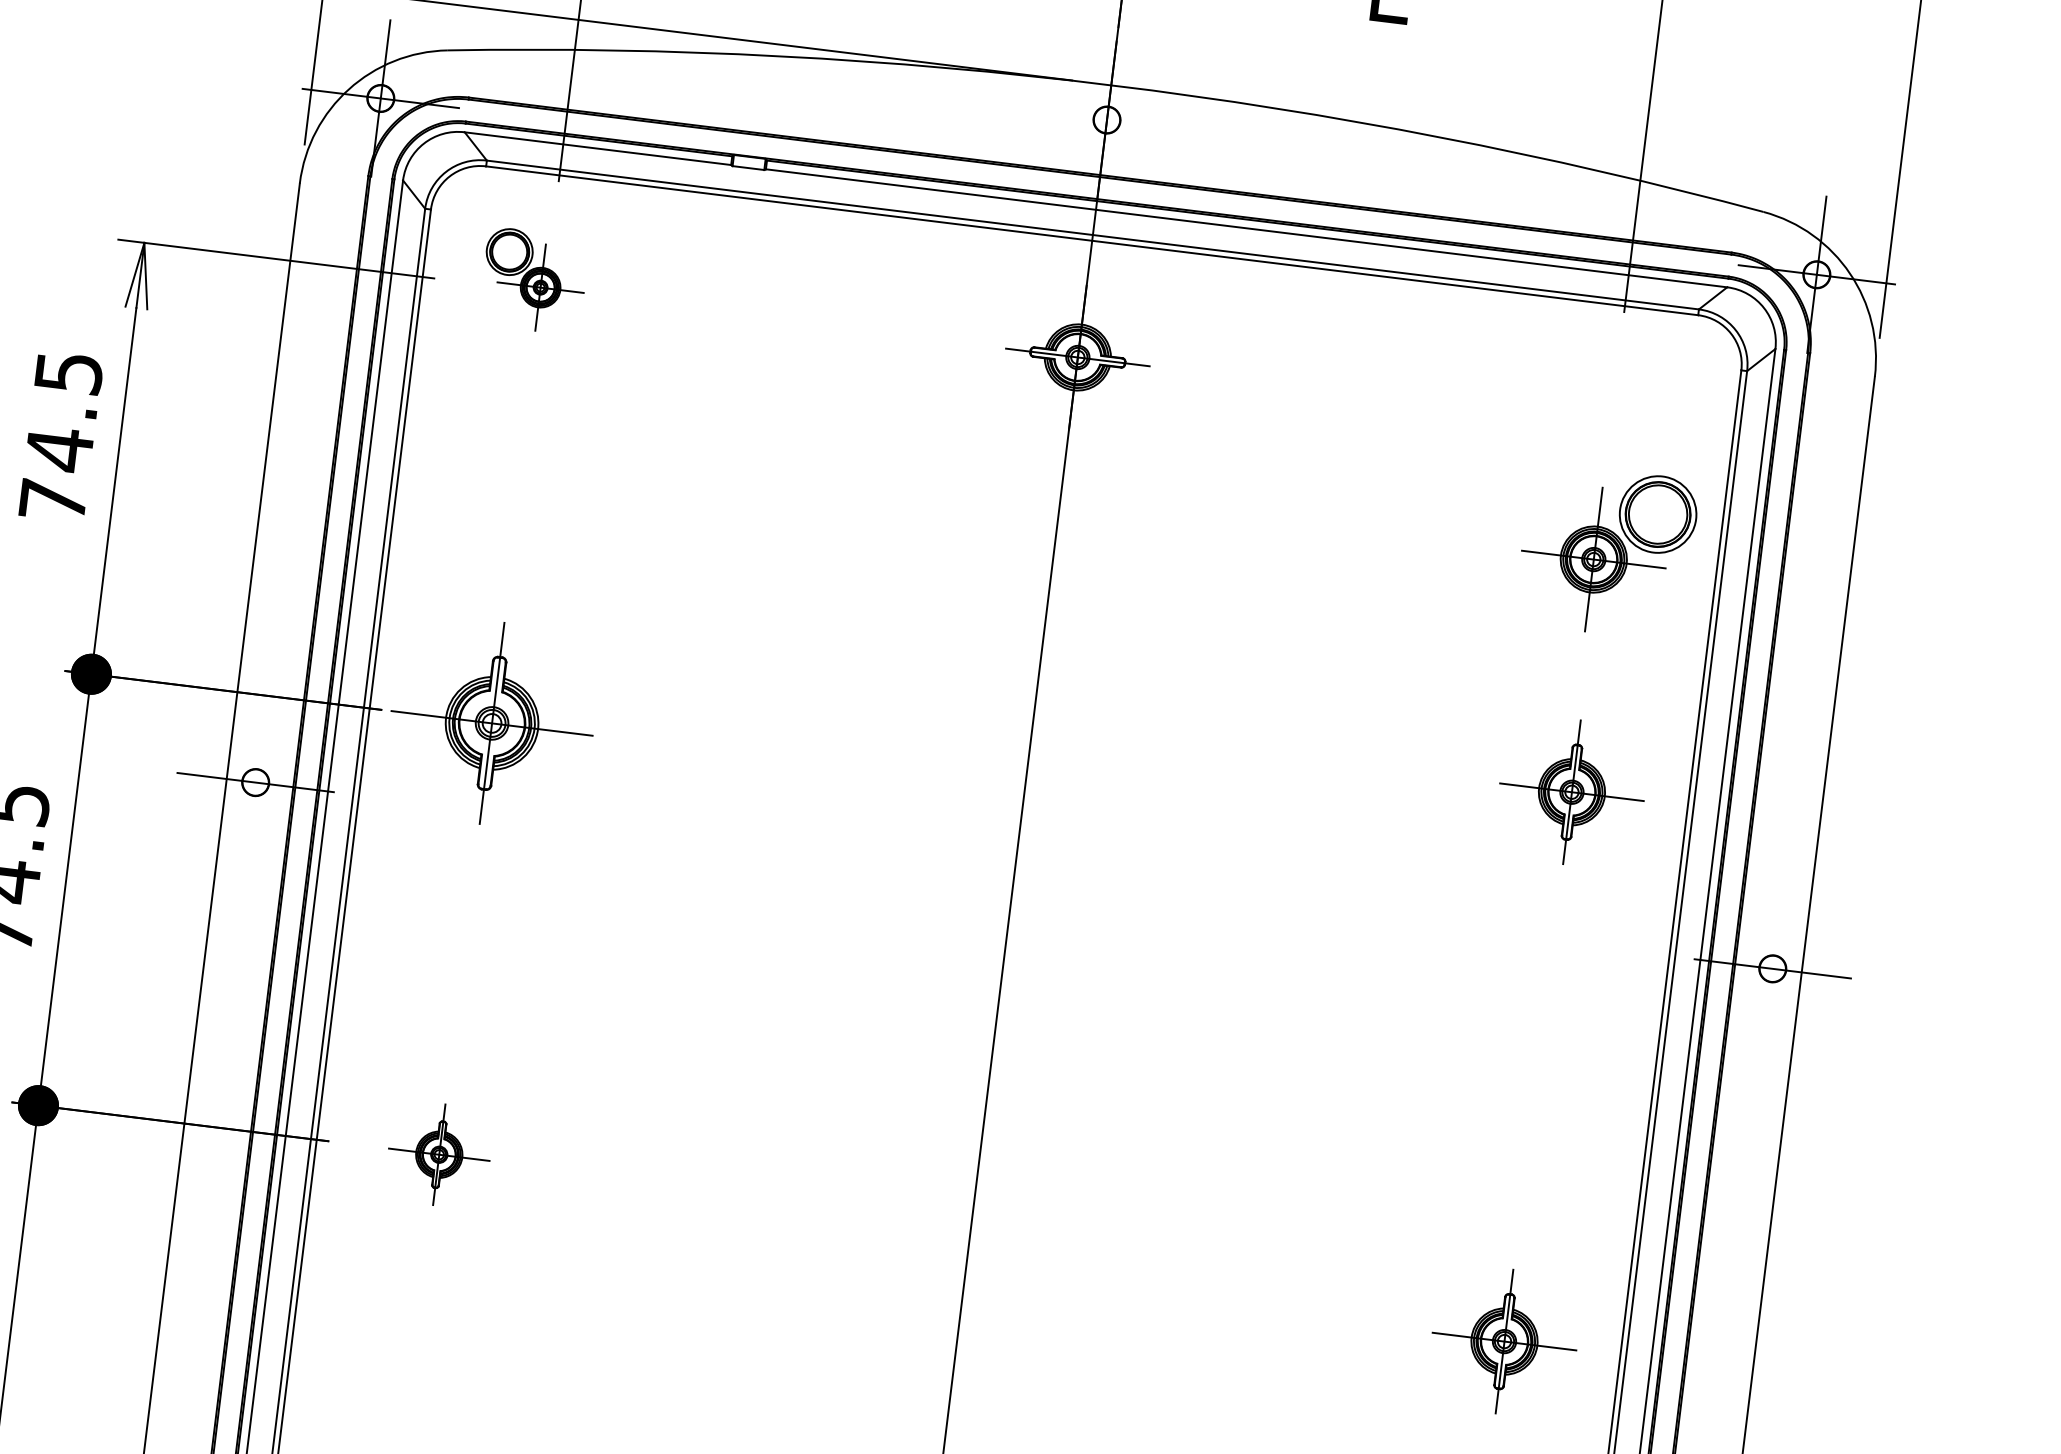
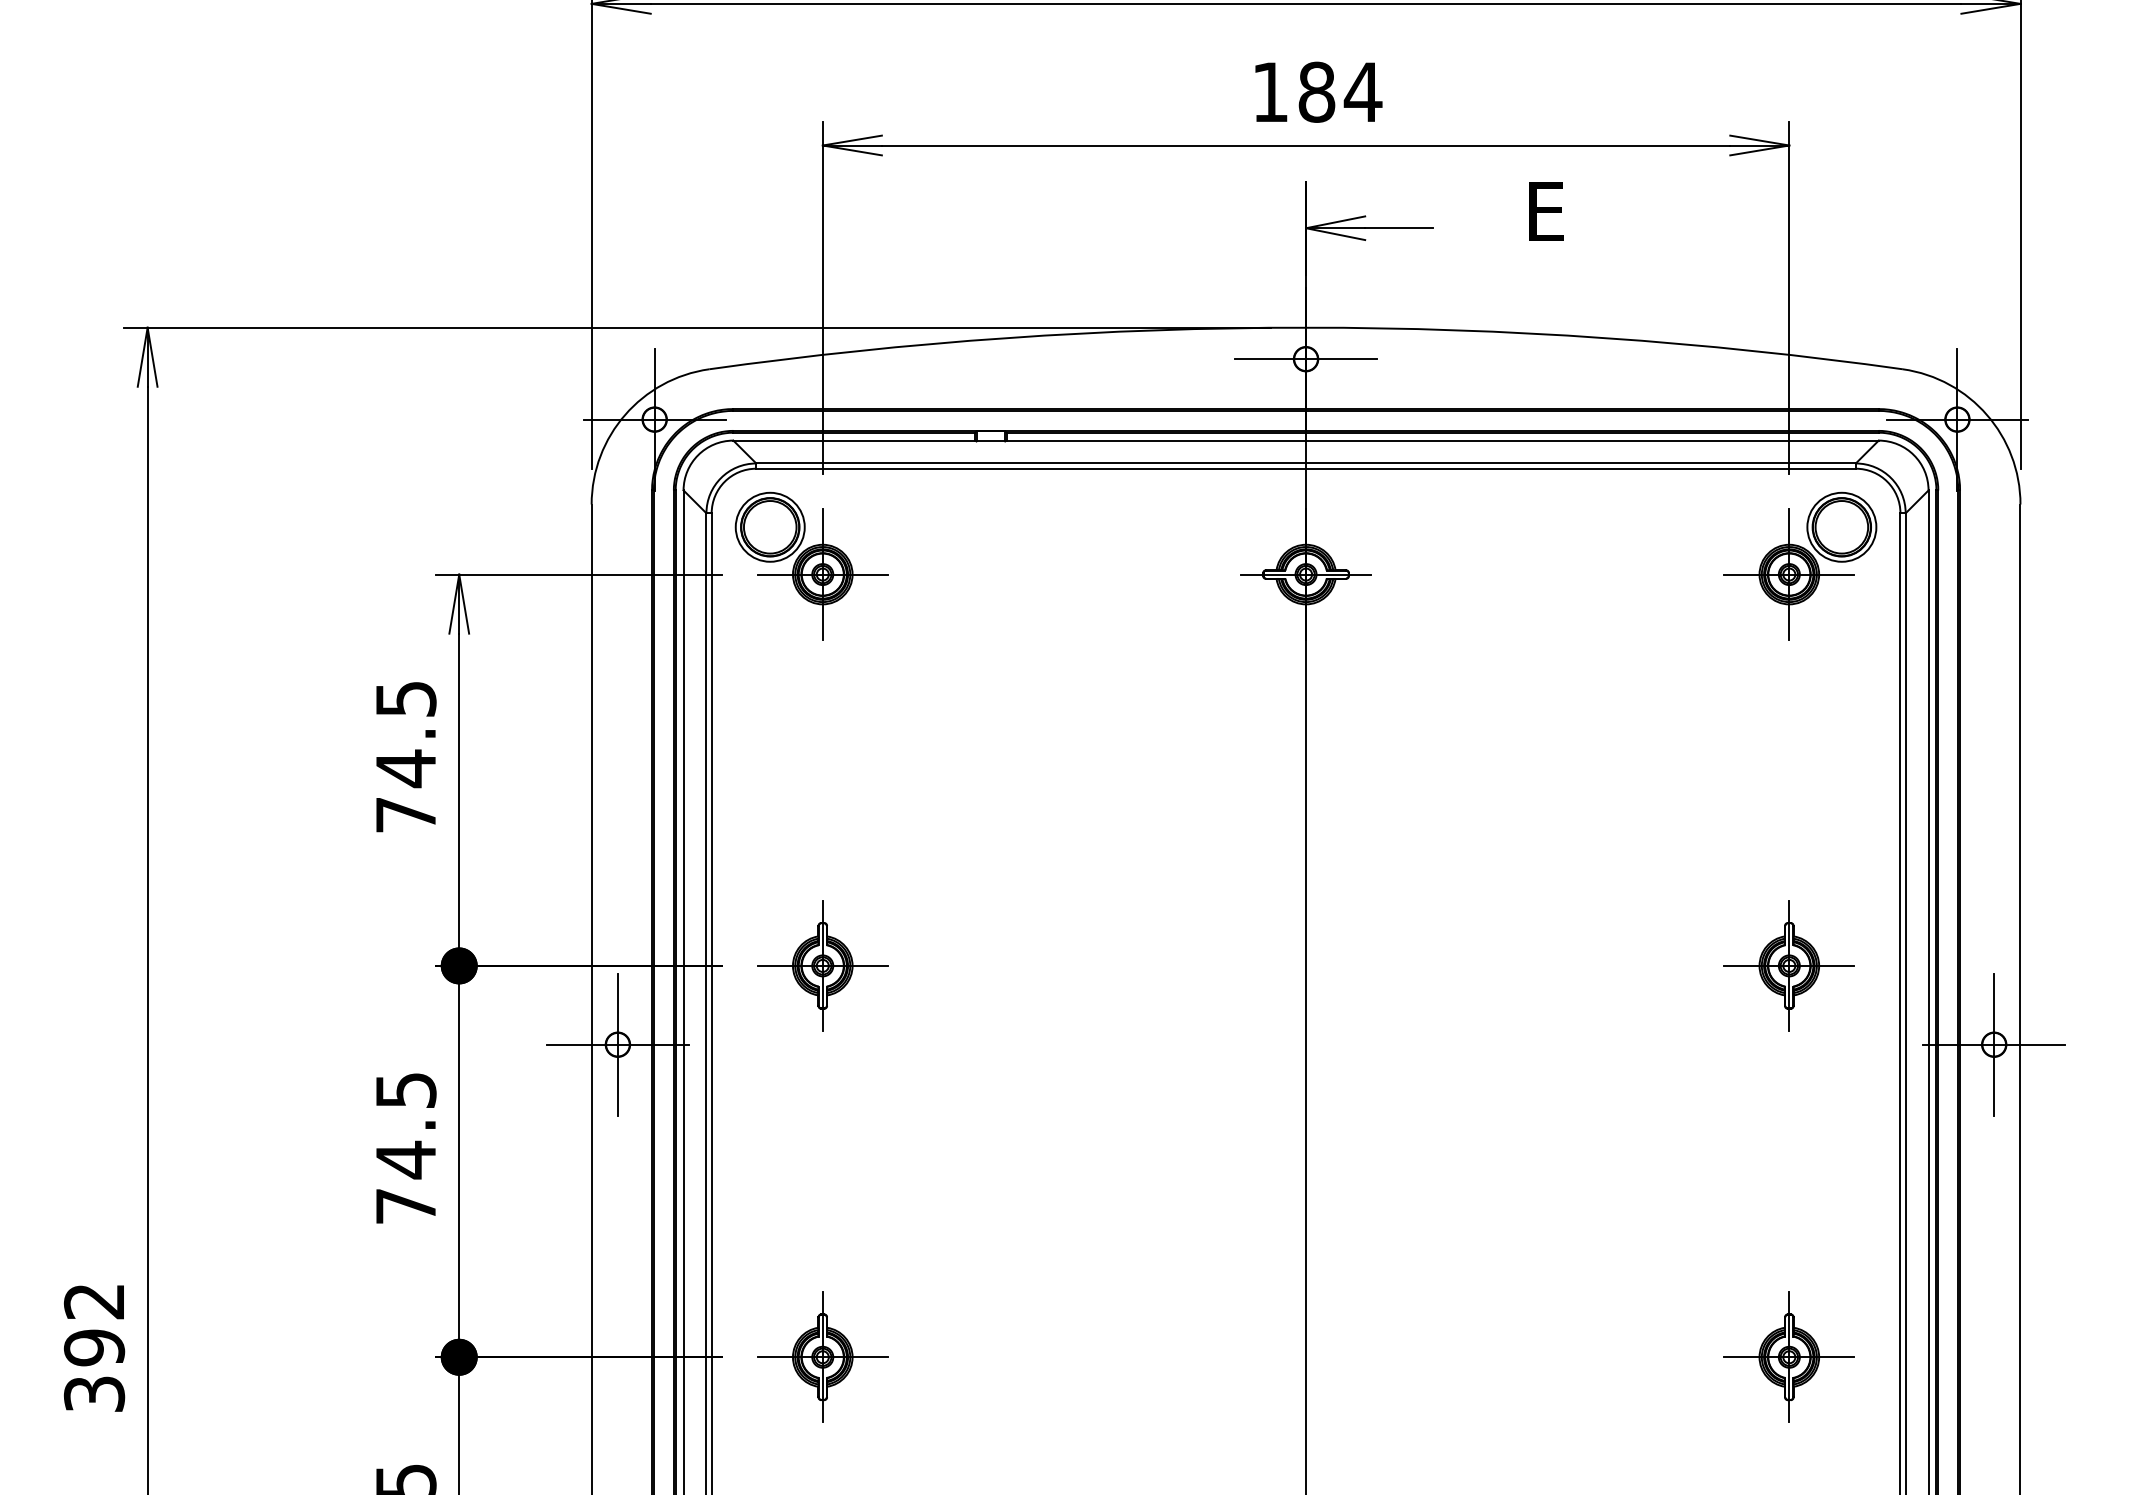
line: (1106, 120) -> (1305, 359), added
part: (533, 280) -> (811, 565), size x1.67
part: (1607, 551) -> (1800, 565), moved
part: (491, 722) -> (822, 965), size x0.71
line: (255, 782) -> (617, 1044), added
part: (1571, 791) -> (1788, 965), moved
line: (1773, 968) -> (1994, 1044), added
part: (438, 1153) -> (822, 1356), size x1.43
part: (1503, 1340) -> (1788, 1356), moved

